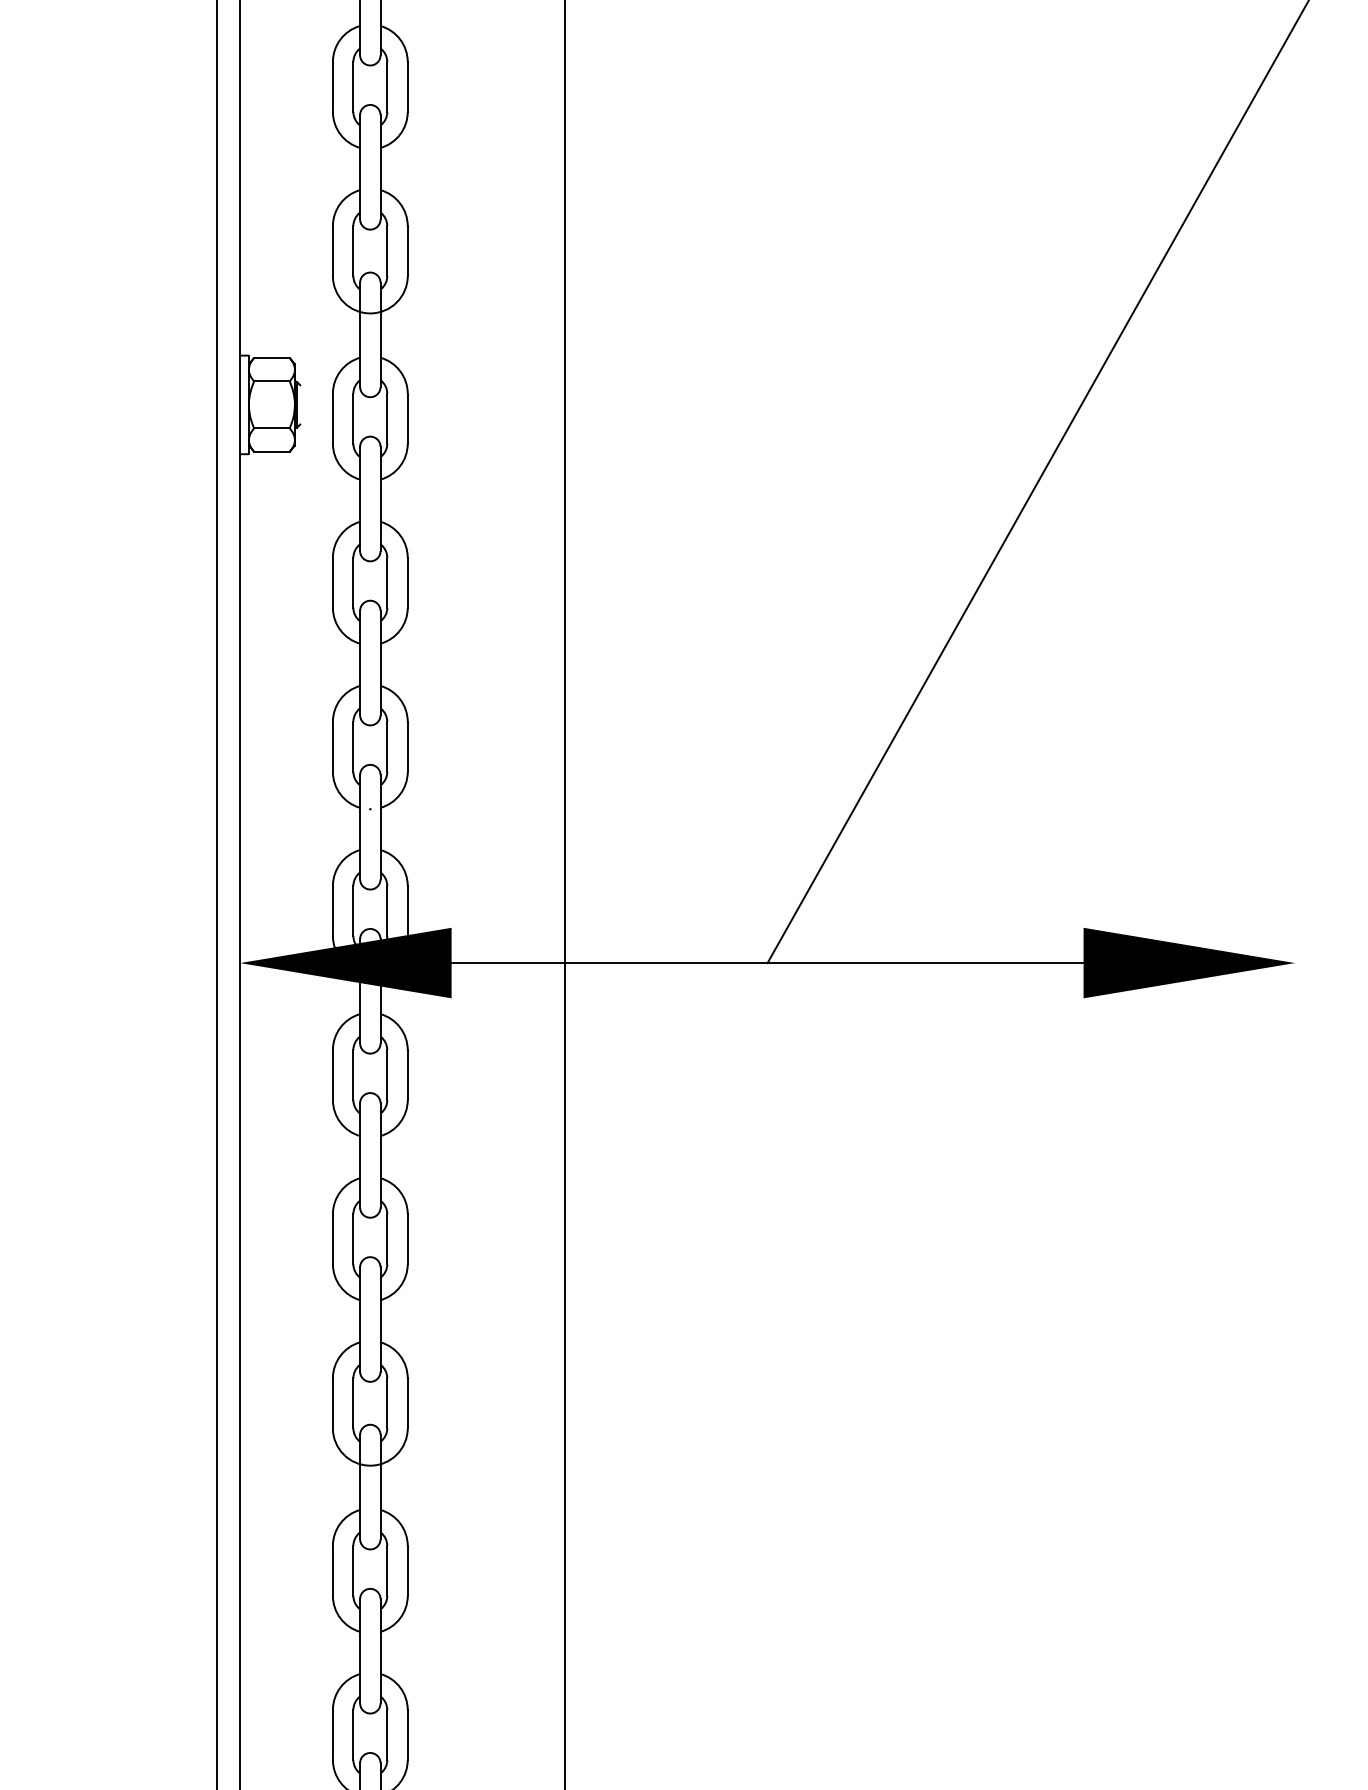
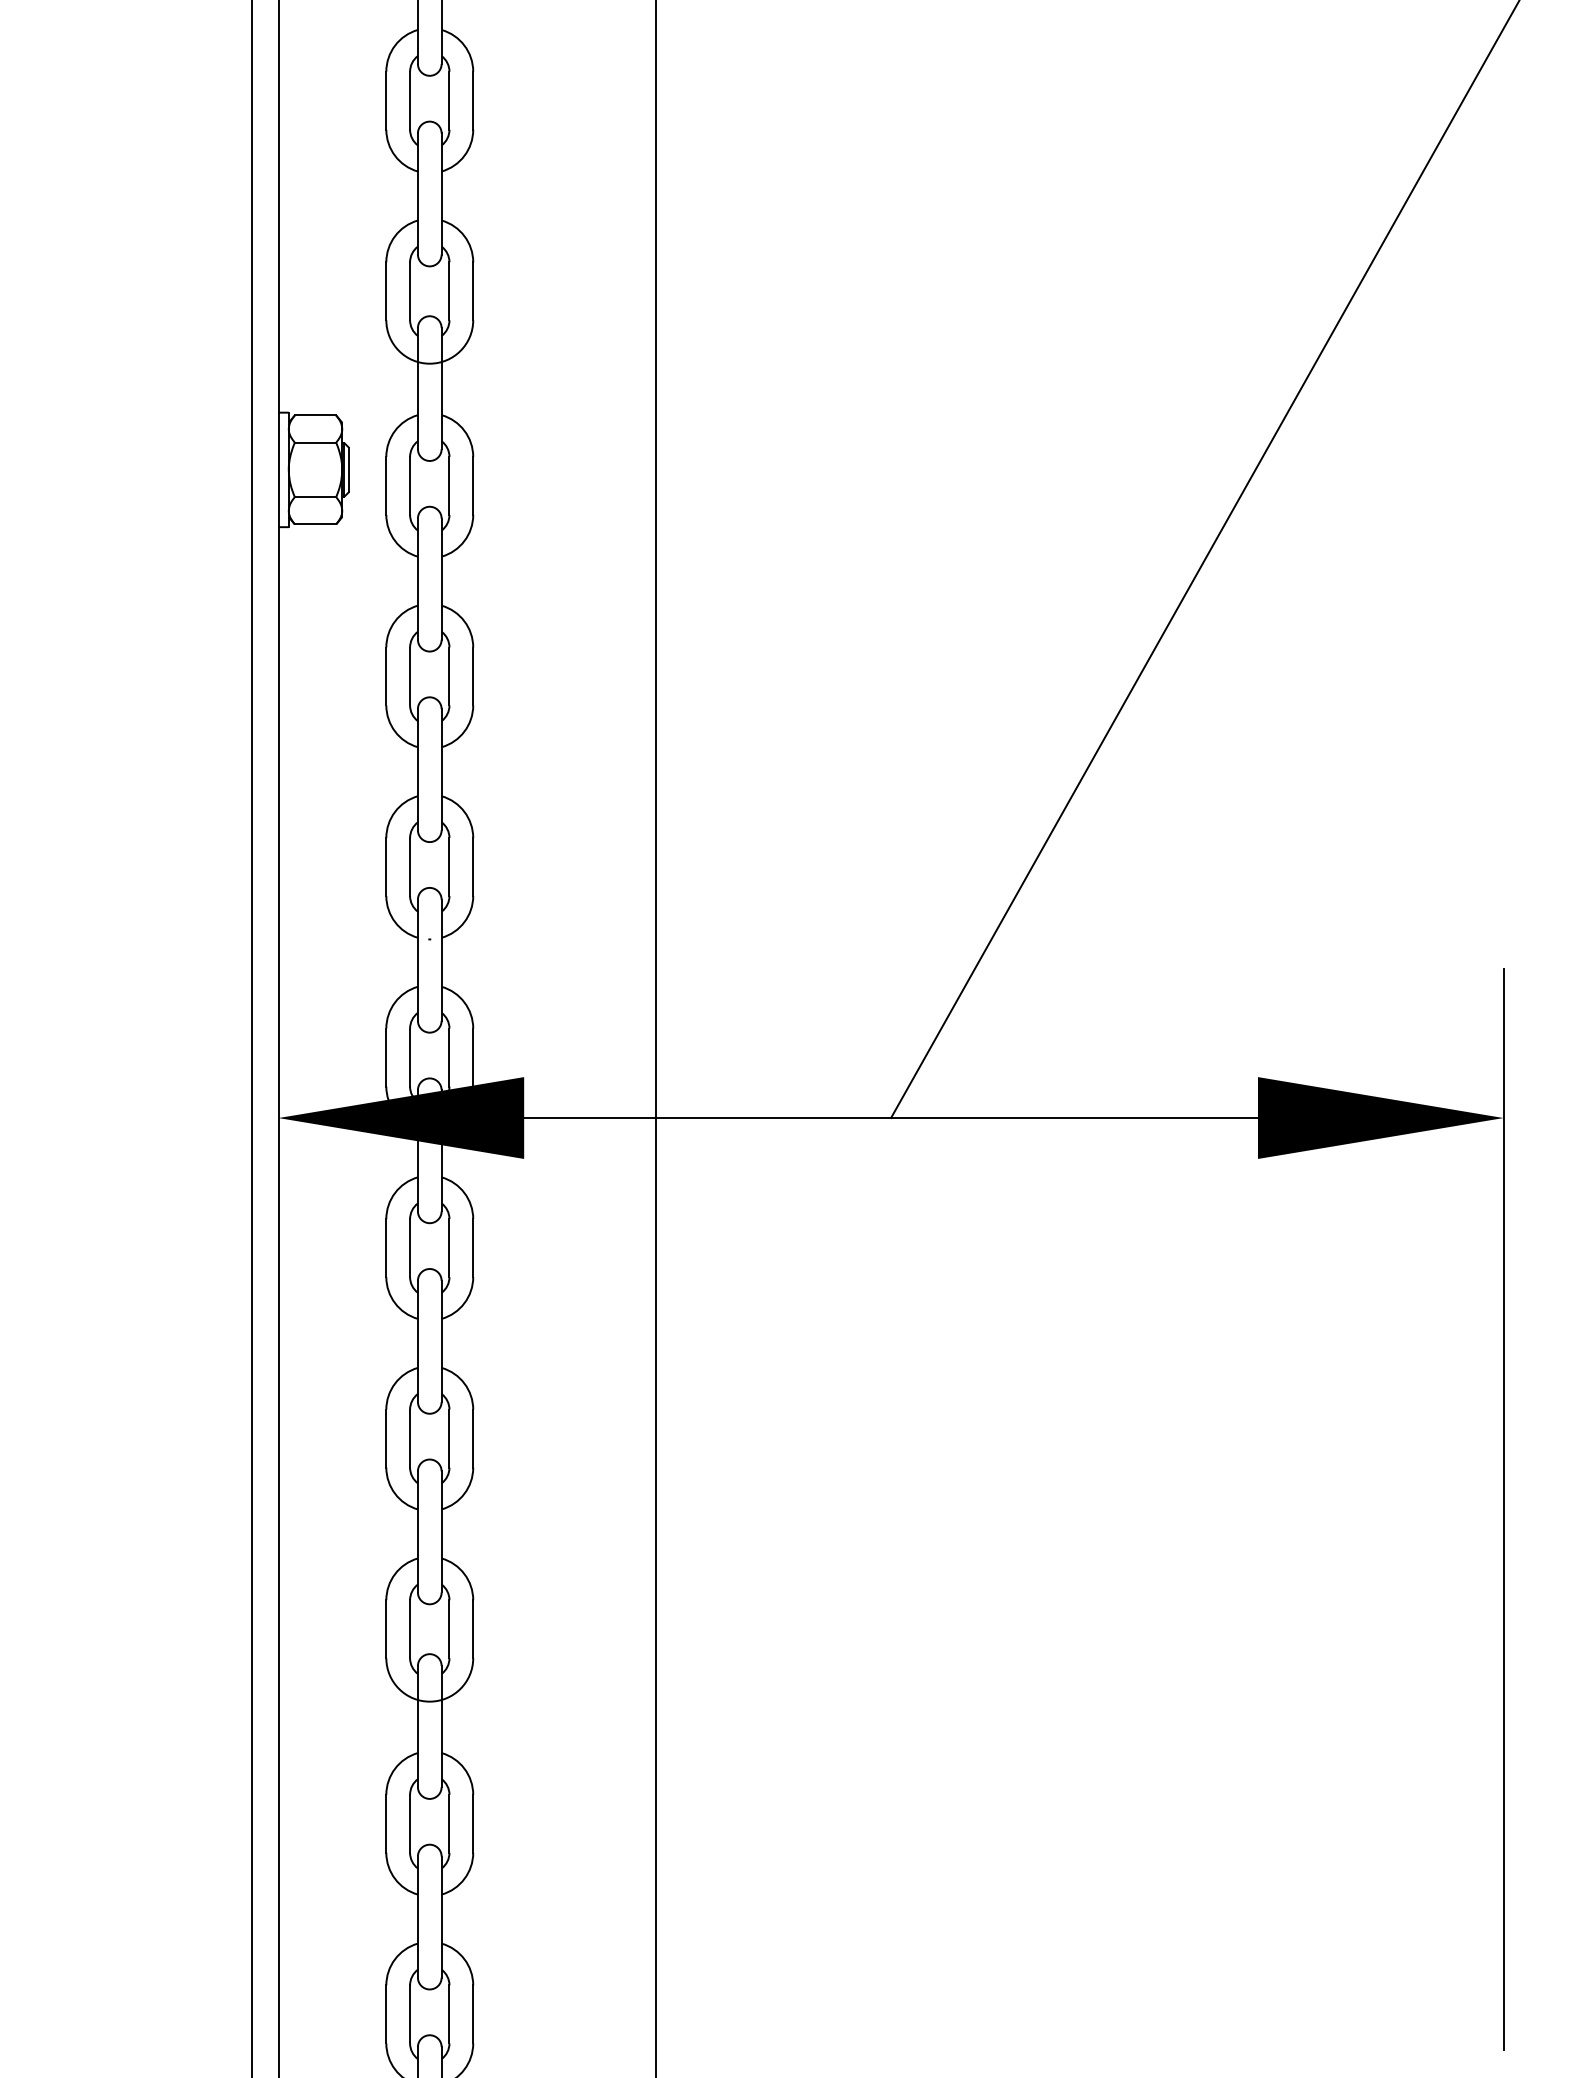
line: (301, 404) -> (349, 469), added
line: (1295, 1299) -> (1503, 1508), added

